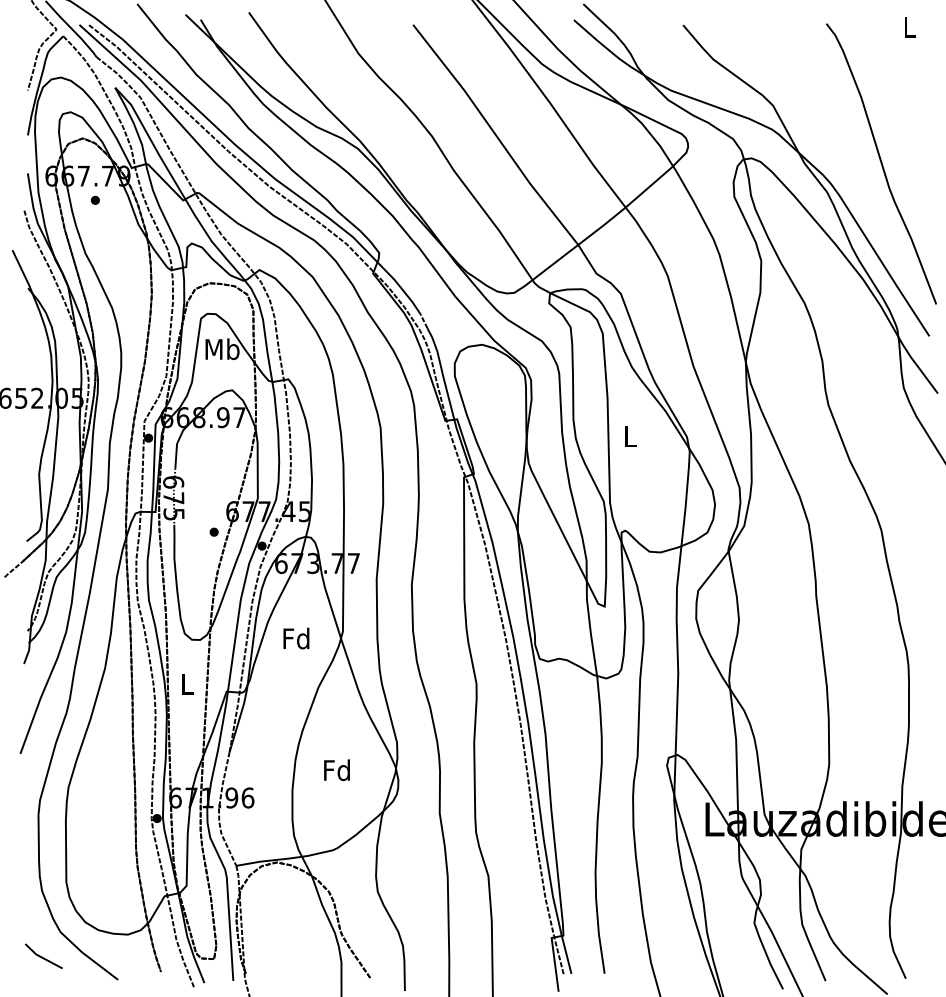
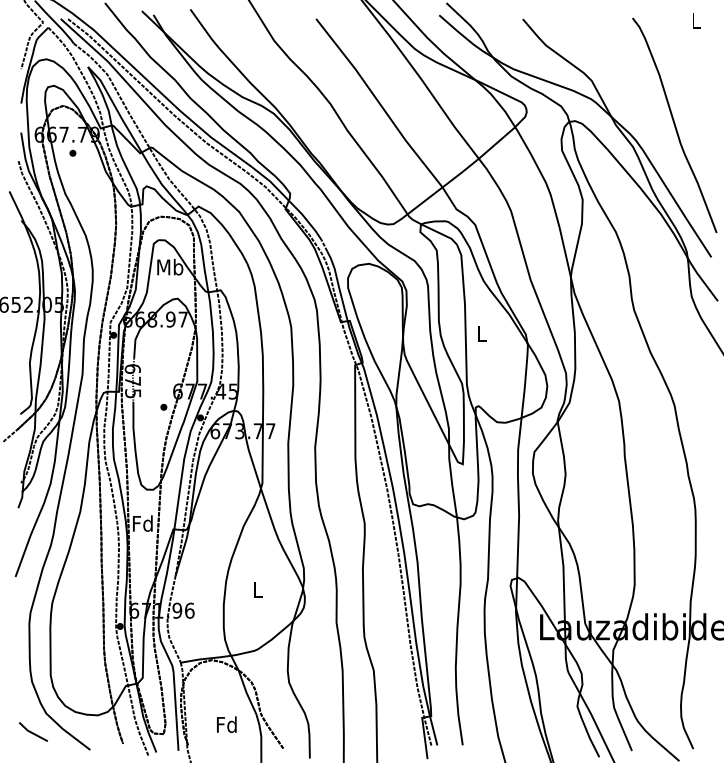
text: (295, 638) -> (226, 724), moved
text: (186, 683) -> (142, 523), L -> Fd
text: (336, 770) -> (257, 589), Fd -> L

